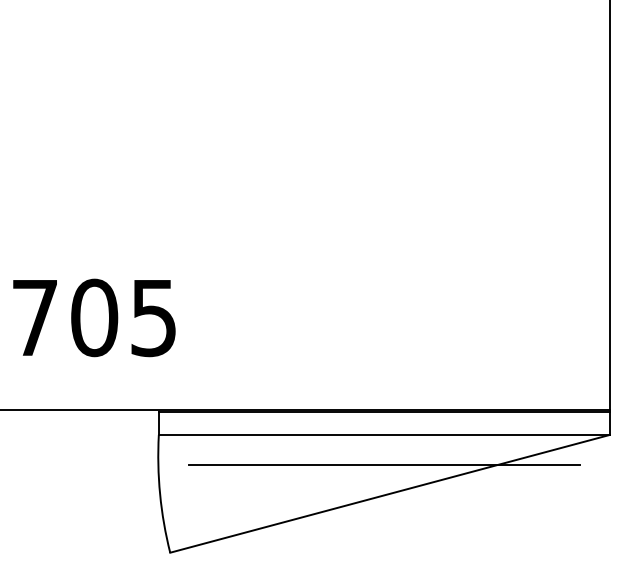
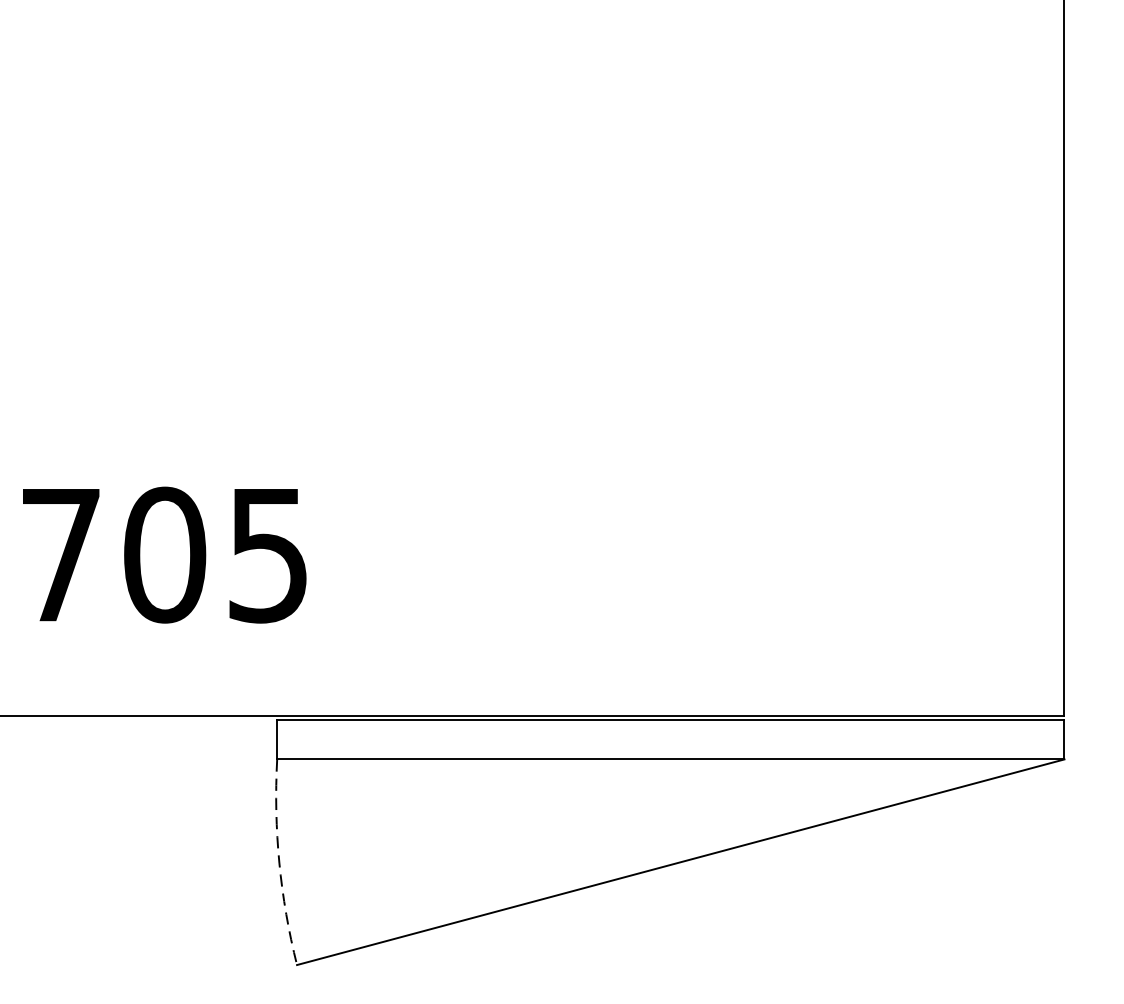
line: (384, 465) -> (671, 812), removed
arc: (160, 494) -> (280, 863), solid -> dashed

